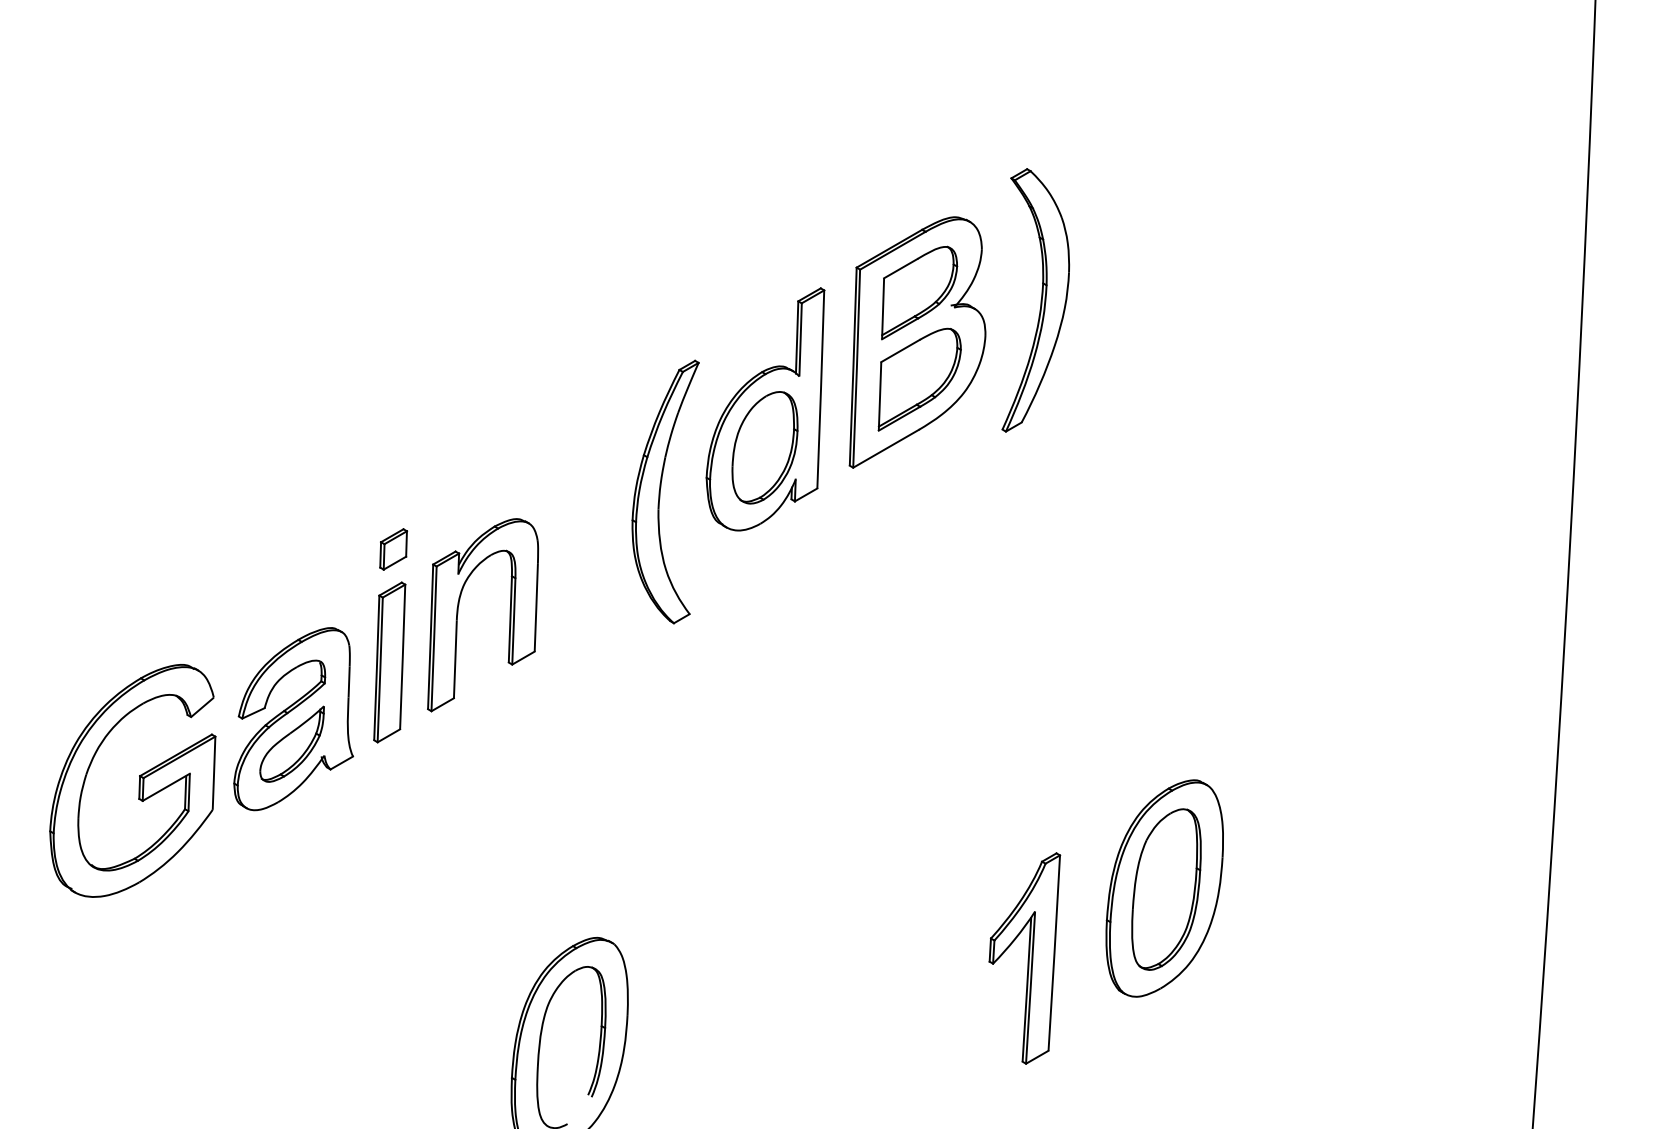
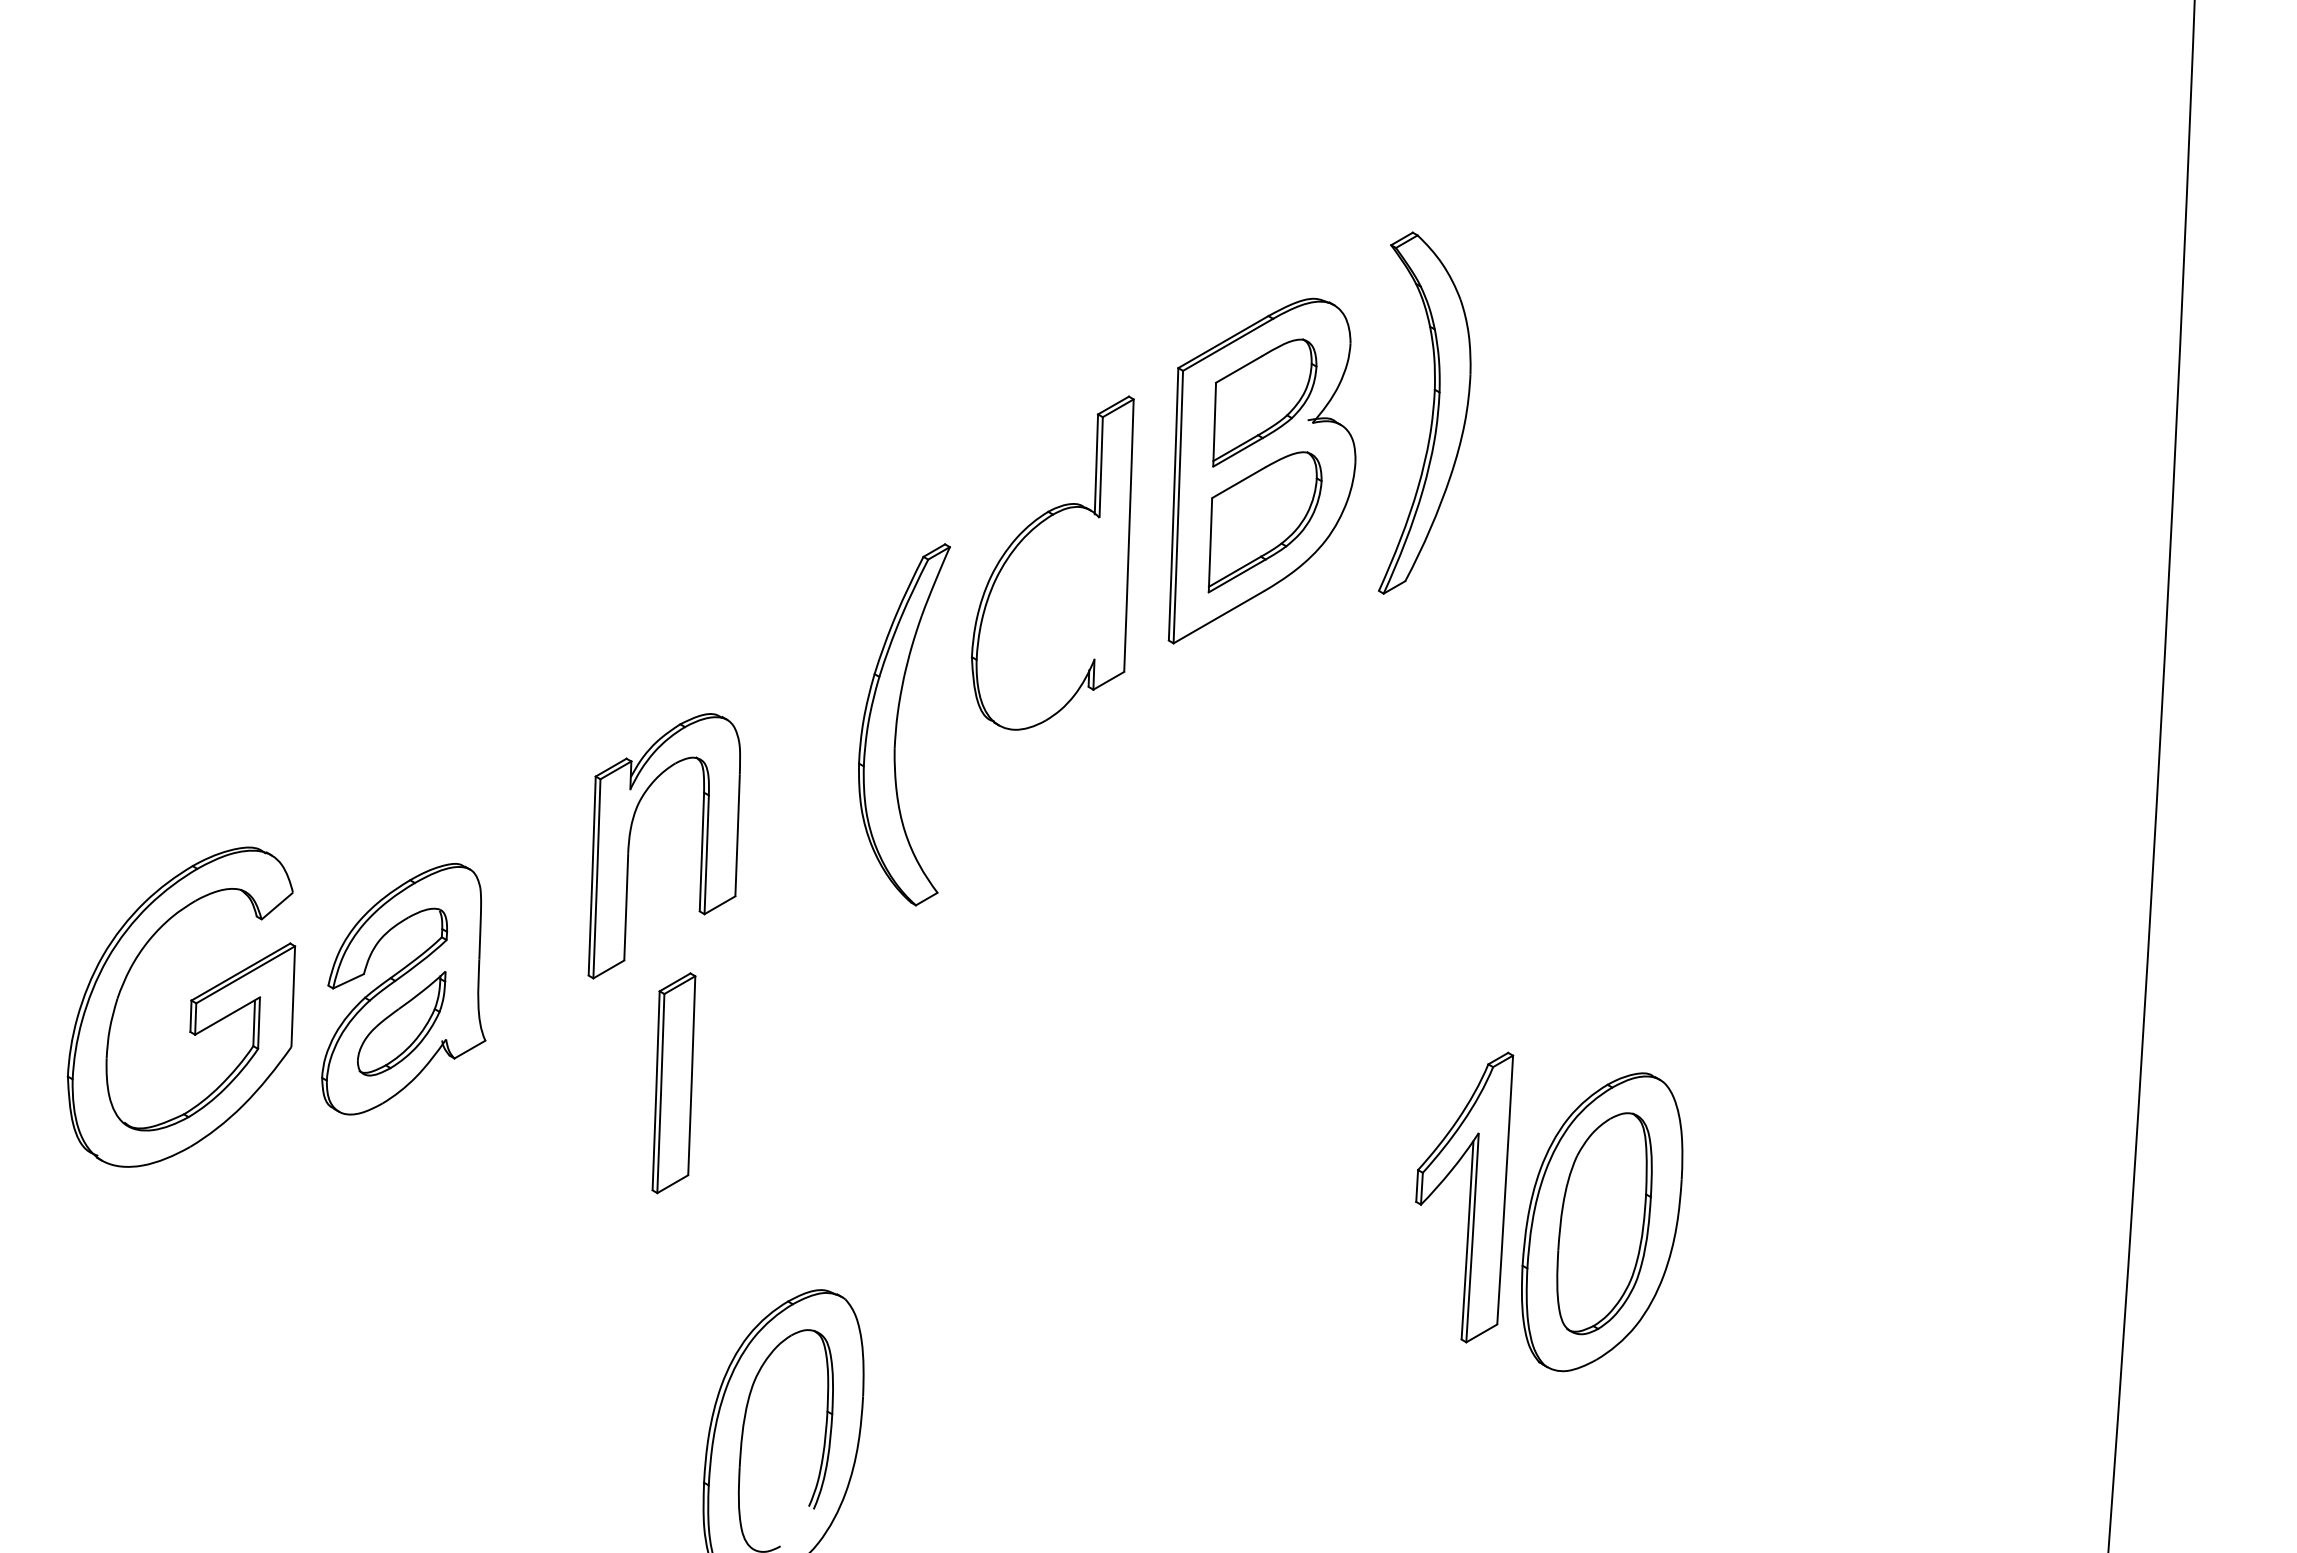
part: (764, 447) -> (1051, 615), removed
part: (660, 491) -> (897, 724), moved
part: (393, 549) -> (541, 755), removed
part: (389, 662) -> (673, 1083), moved
part: (139, 780) -> (190, 1006), moved
part: (1024, 958) -> (1464, 1197), moved

